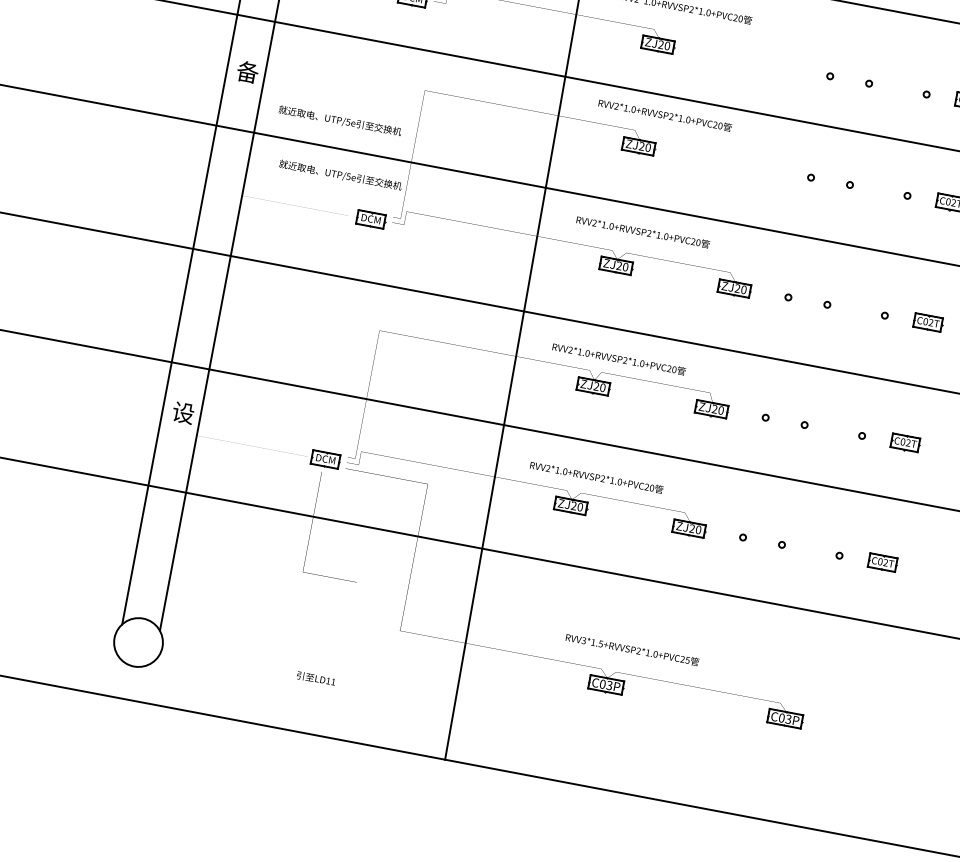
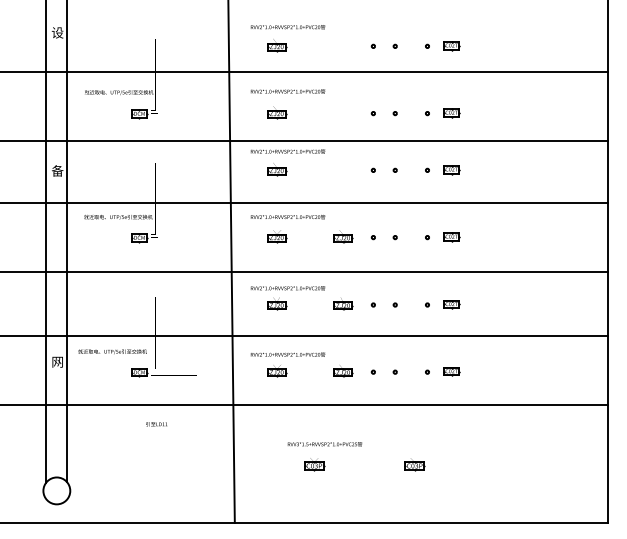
text: (340, 120) -> (112, 351), moved
text: (183, 411) -> (57, 361), 设 -> 网
text: (315, 678) -> (156, 424), moved

